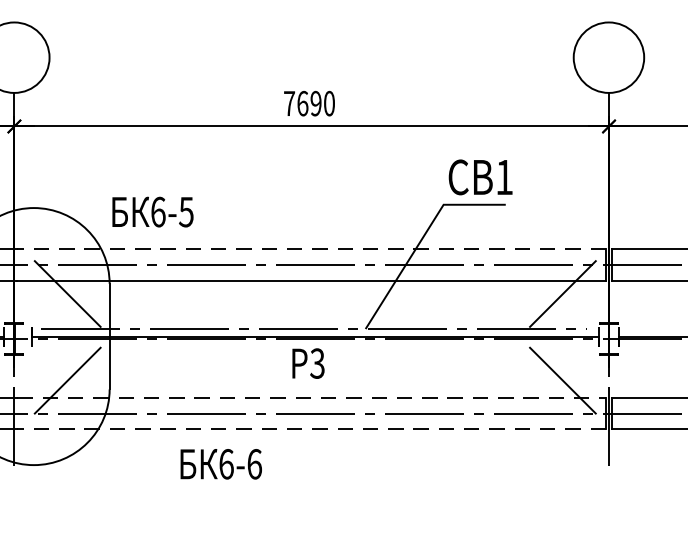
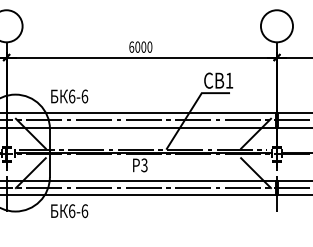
text: (302, 102) -> (137, 46), 7690 -> 6000
text: (185, 212) -> (84, 96), 6-5 -> 6-6
line: (311, 249) -> (141, 113), dashed -> solid
line: (311, 396) -> (141, 180), dashed -> solid
line: (311, 429) -> (141, 195), dashed -> solid
text: (220, 465) -> (69, 211), moved

